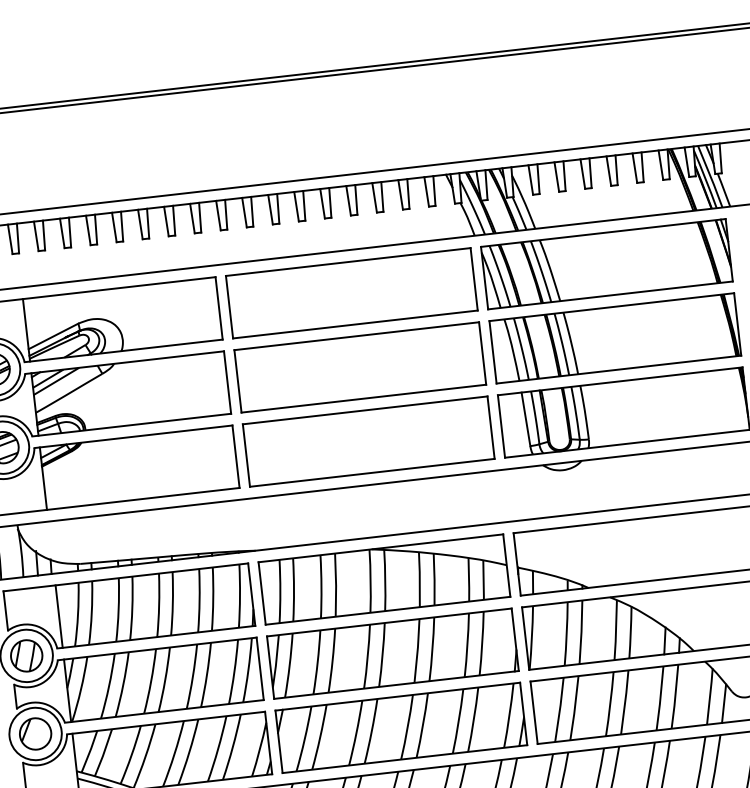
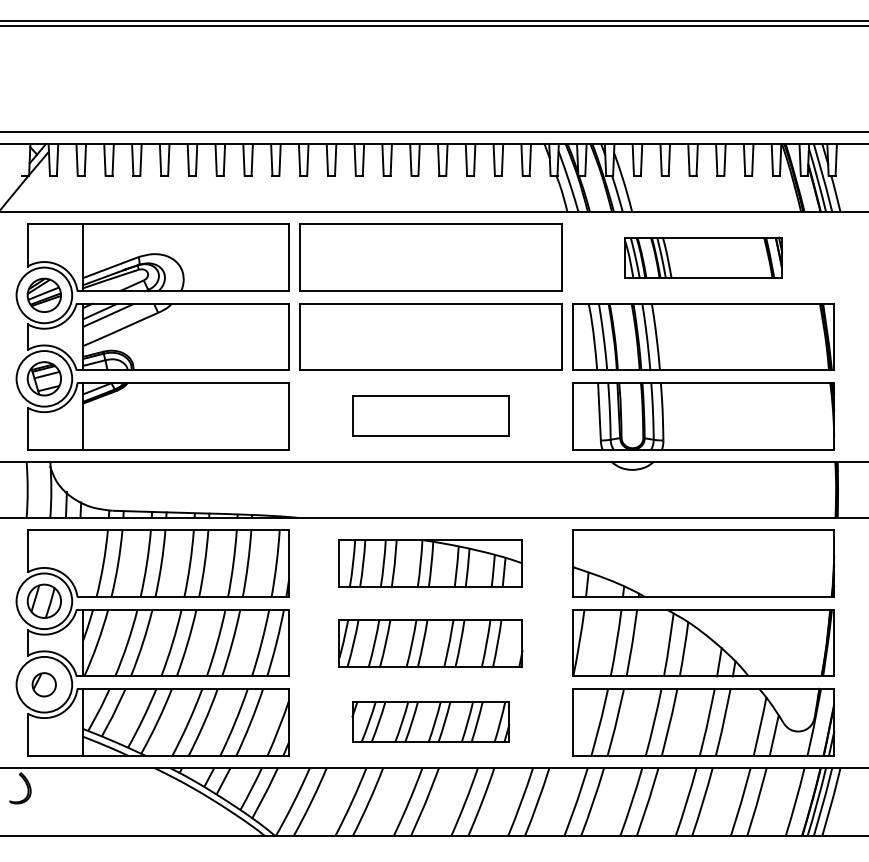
part: (606, 263) -> (703, 257), size x0.6
part: (368, 441) -> (430, 416), size x0.6
part: (384, 579) -> (430, 563), size x0.7
line: (59, 616) -> (83, 563), removed
part: (392, 654) -> (430, 643), size x0.7
part: (400, 728) -> (430, 722), size x0.6
part: (34, 733) -> (43, 684), size x0.7

